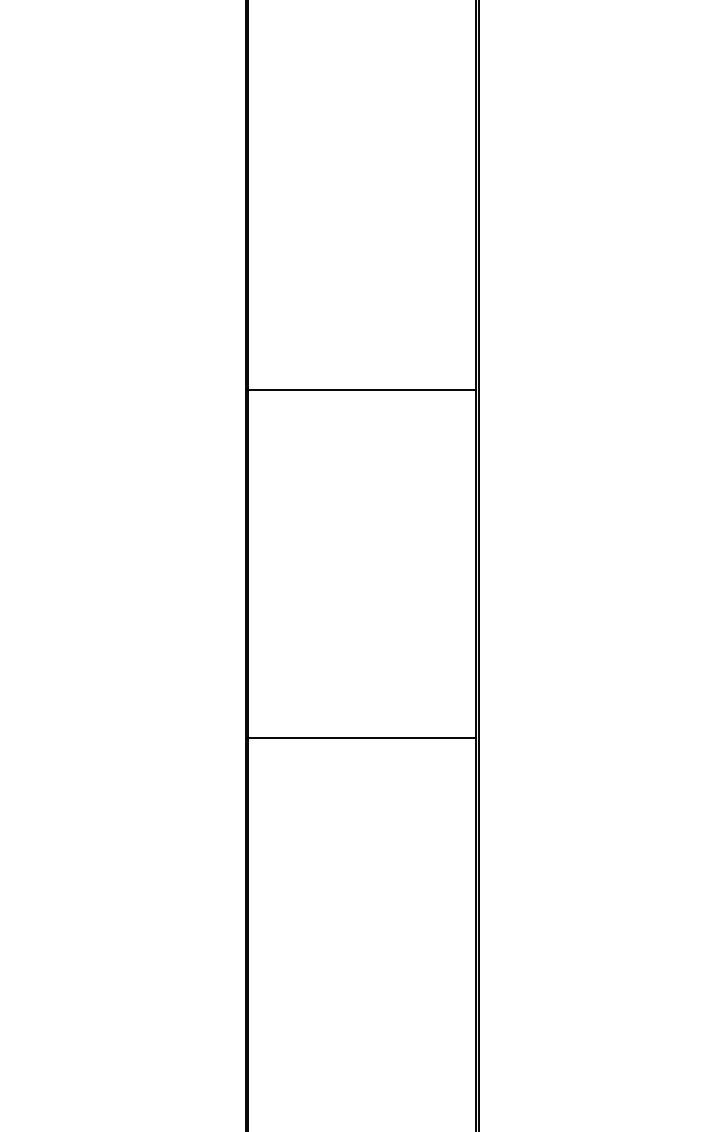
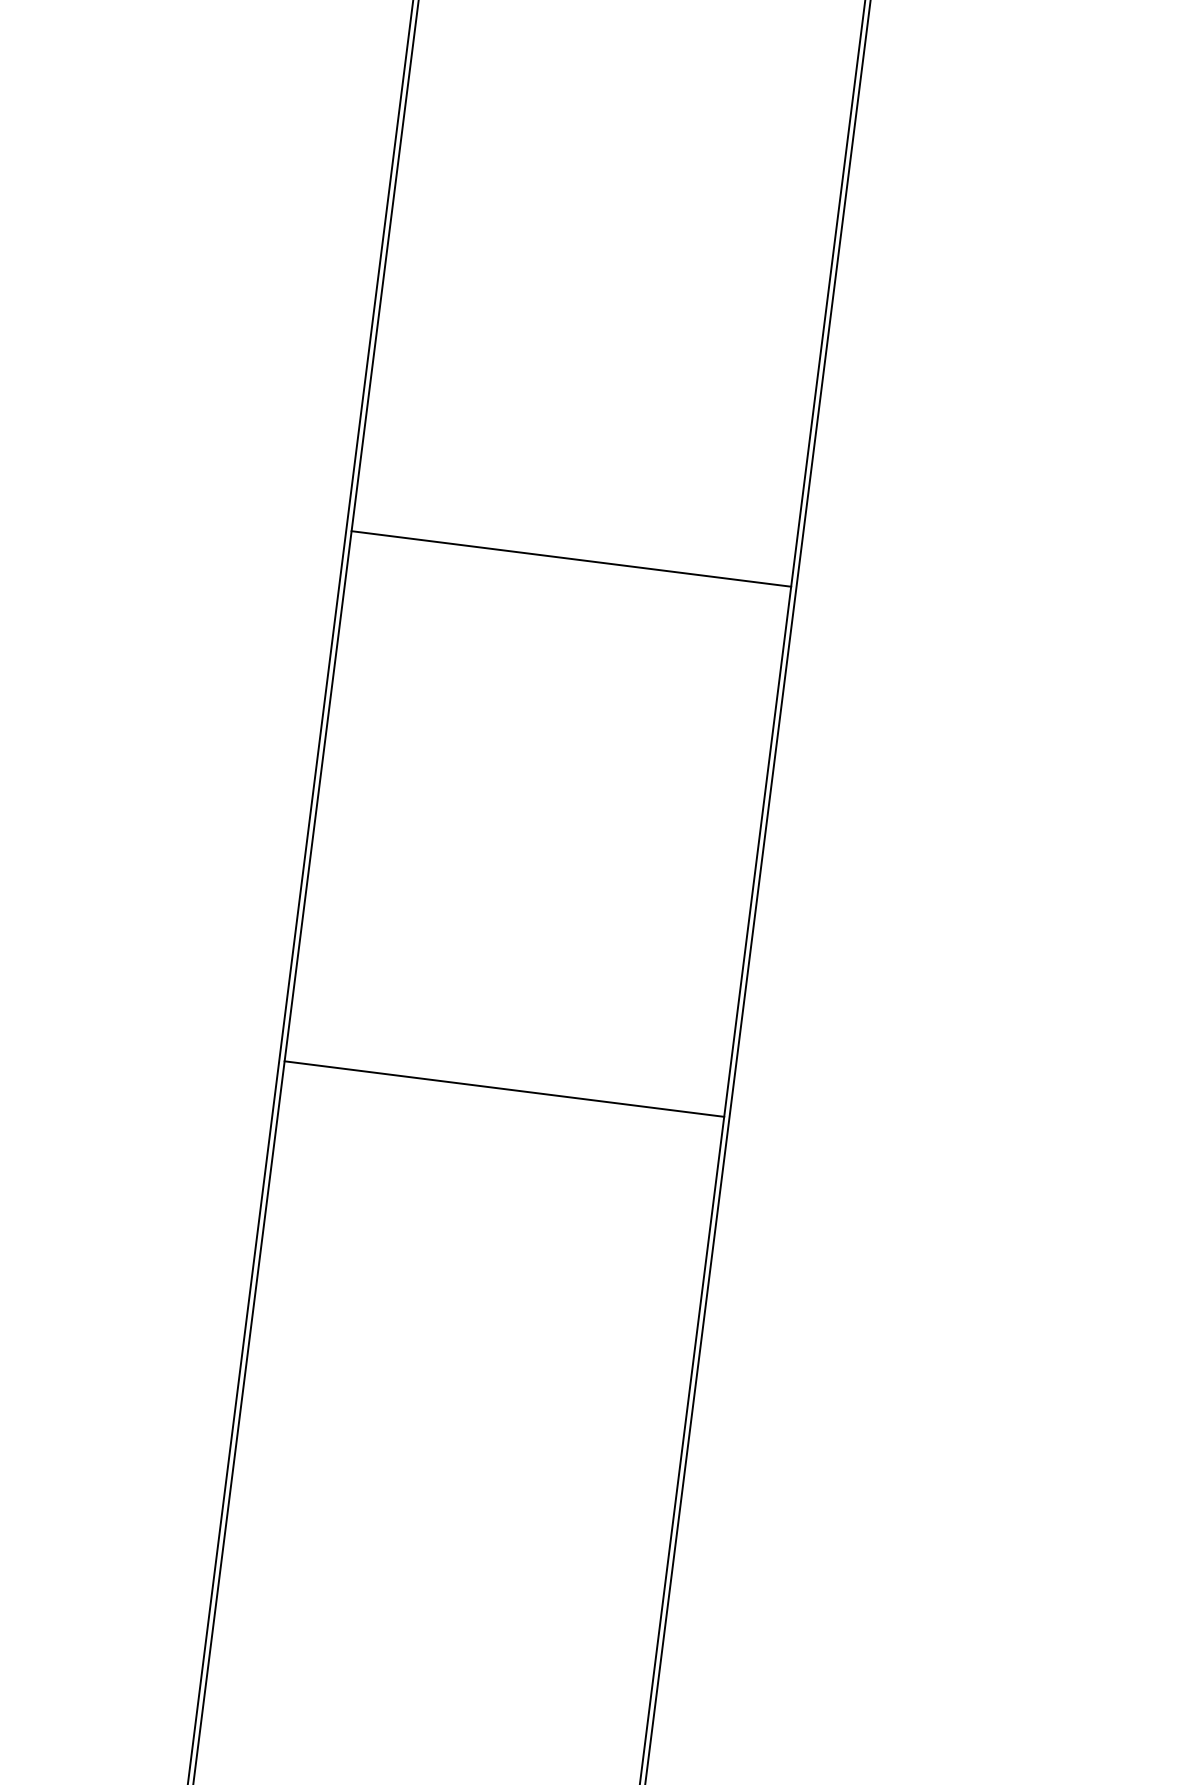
line: (362, 389) -> (571, 558), moved
line: (362, 737) -> (504, 1089), moved

